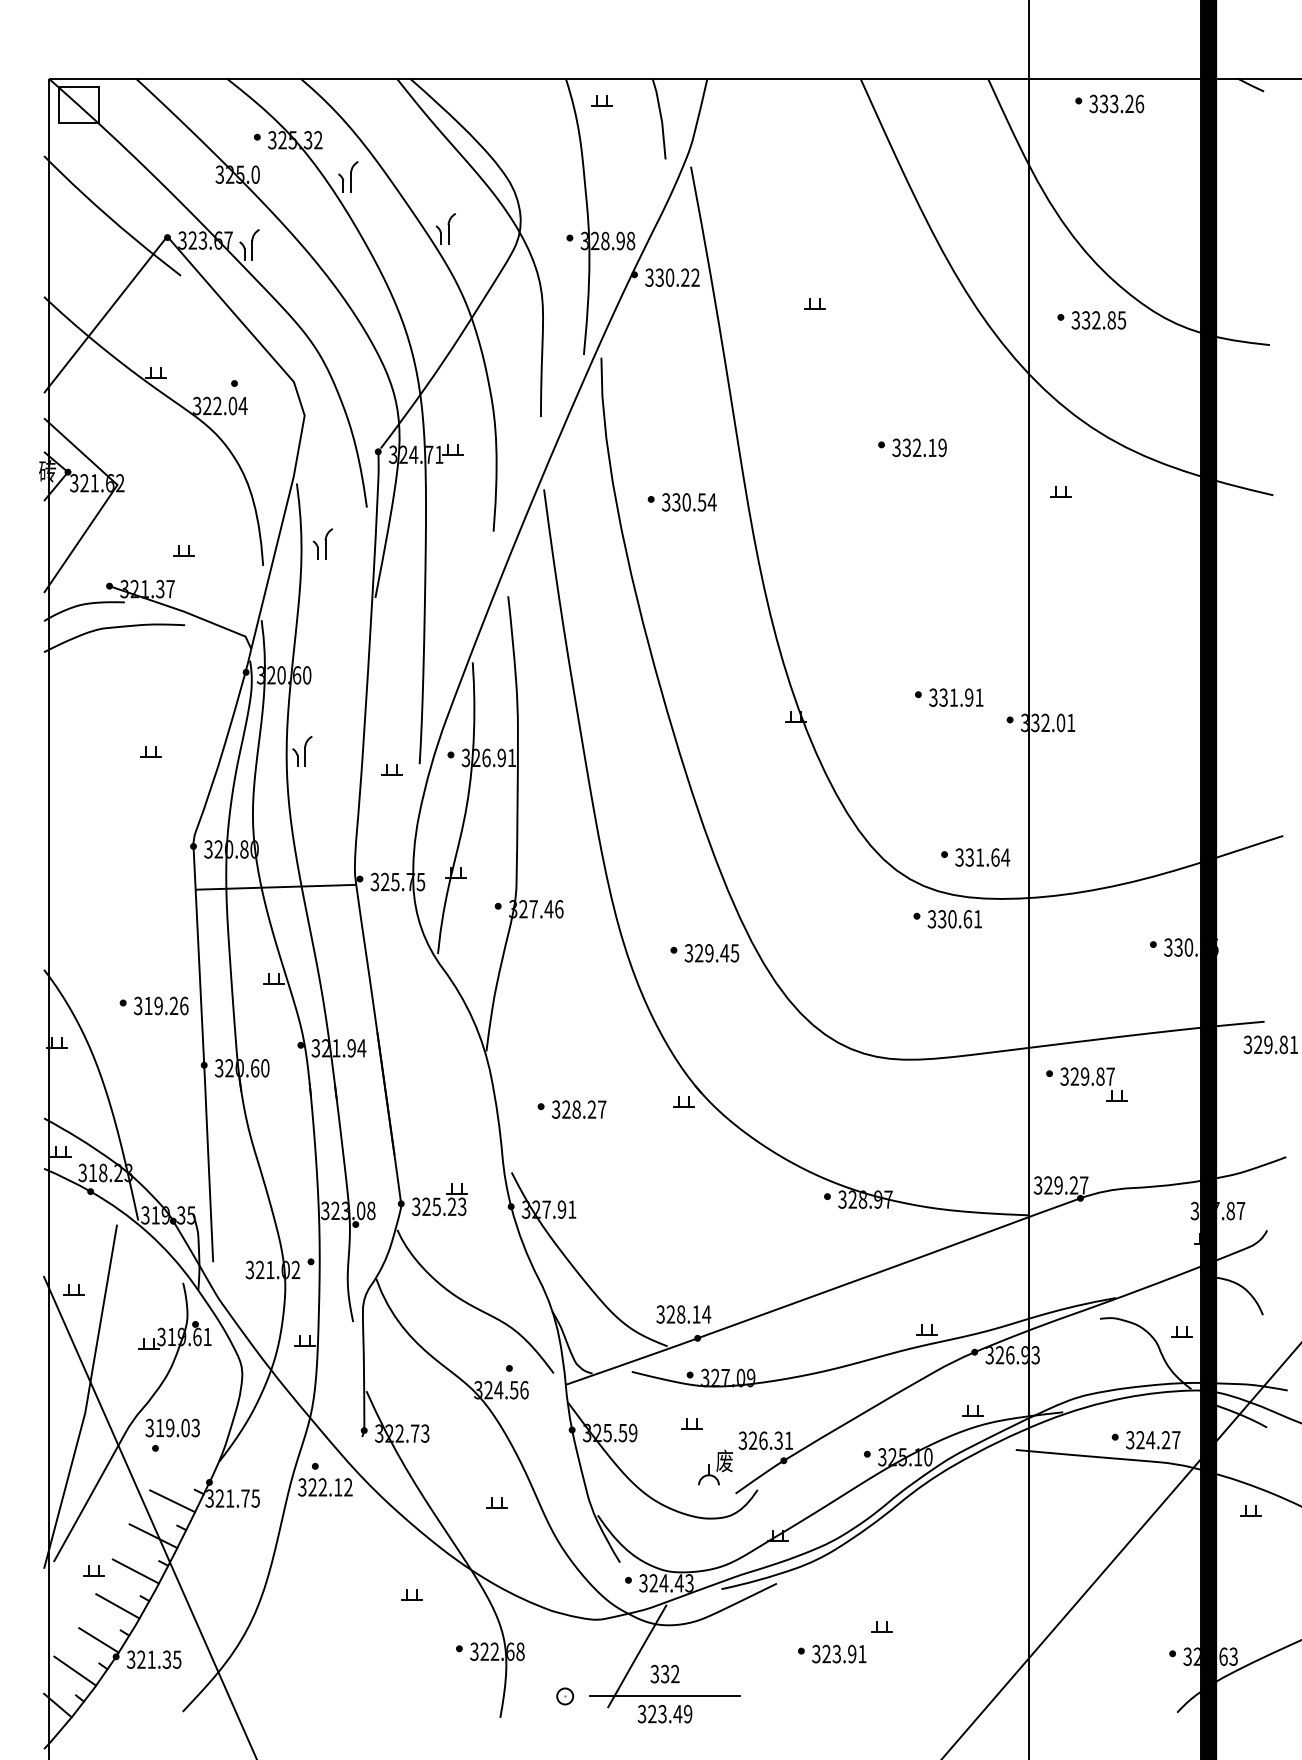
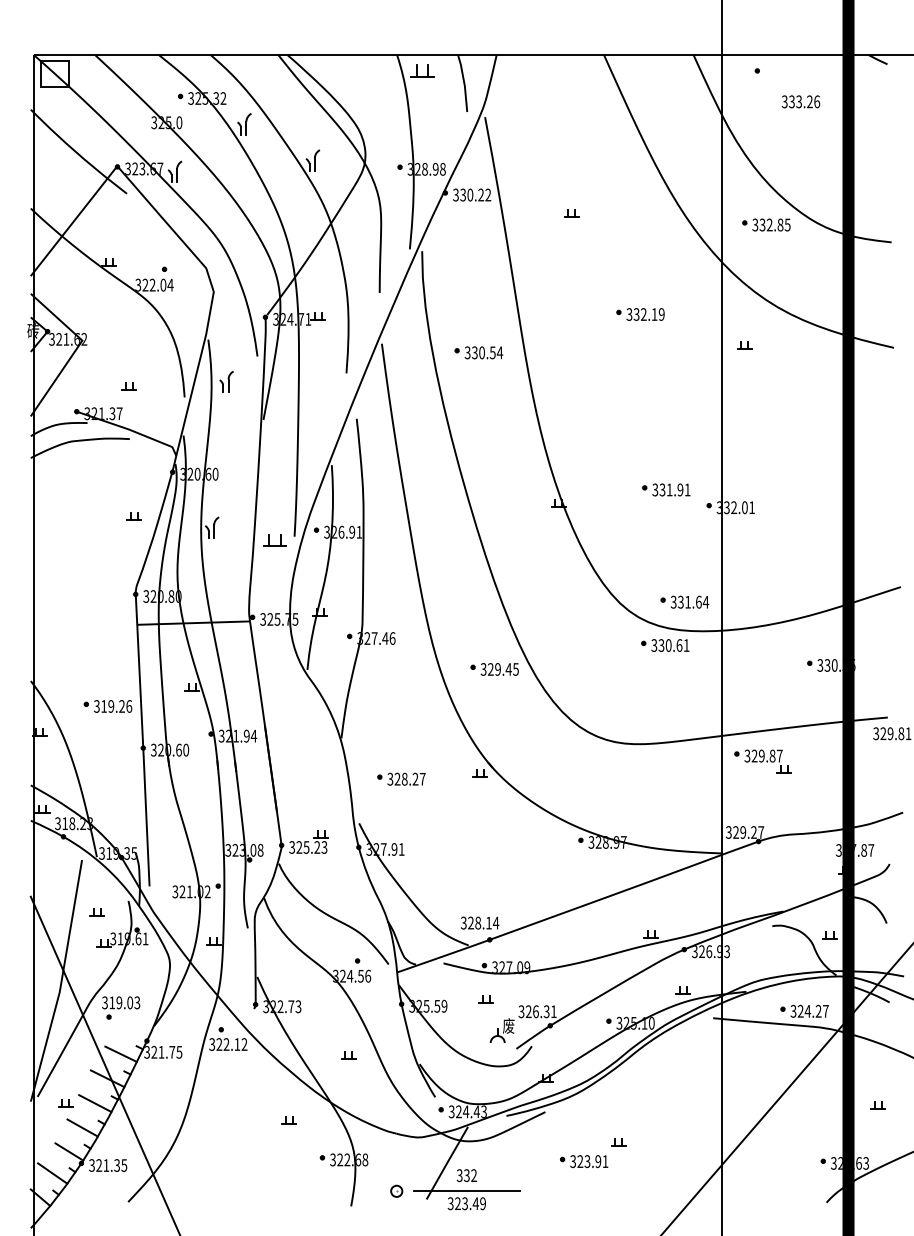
part: (601, 100) -> (422, 70), size x1.6
text: (1116, 103) -> (800, 101), moved
part: (150, 751) -> (134, 515), moved
part: (391, 769) -> (274, 540), size x1.6
part: (73, 1289) -> (97, 912), moved
part: (1250, 1510) -> (877, 1105), moved

